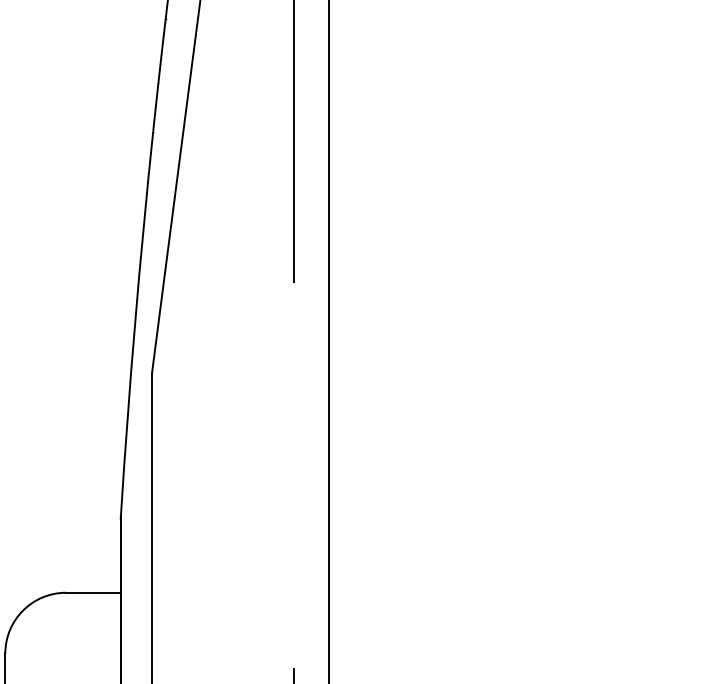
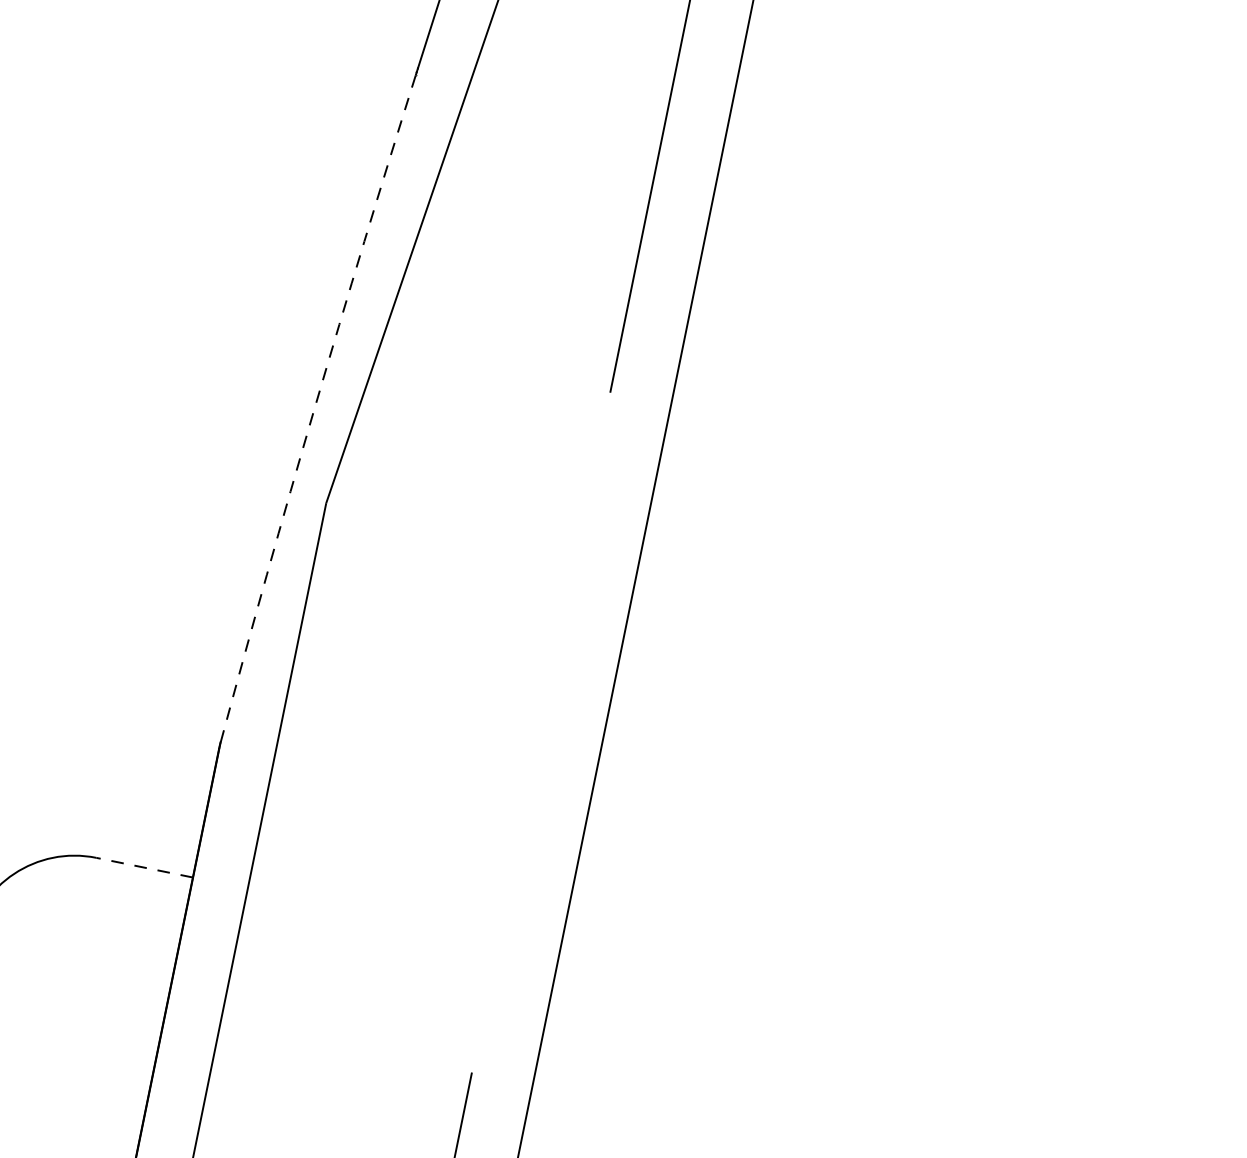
arc: (135, 323) -> (315, 407), solid -> dashed
line: (92, 592) -> (143, 866), solid -> dashed

